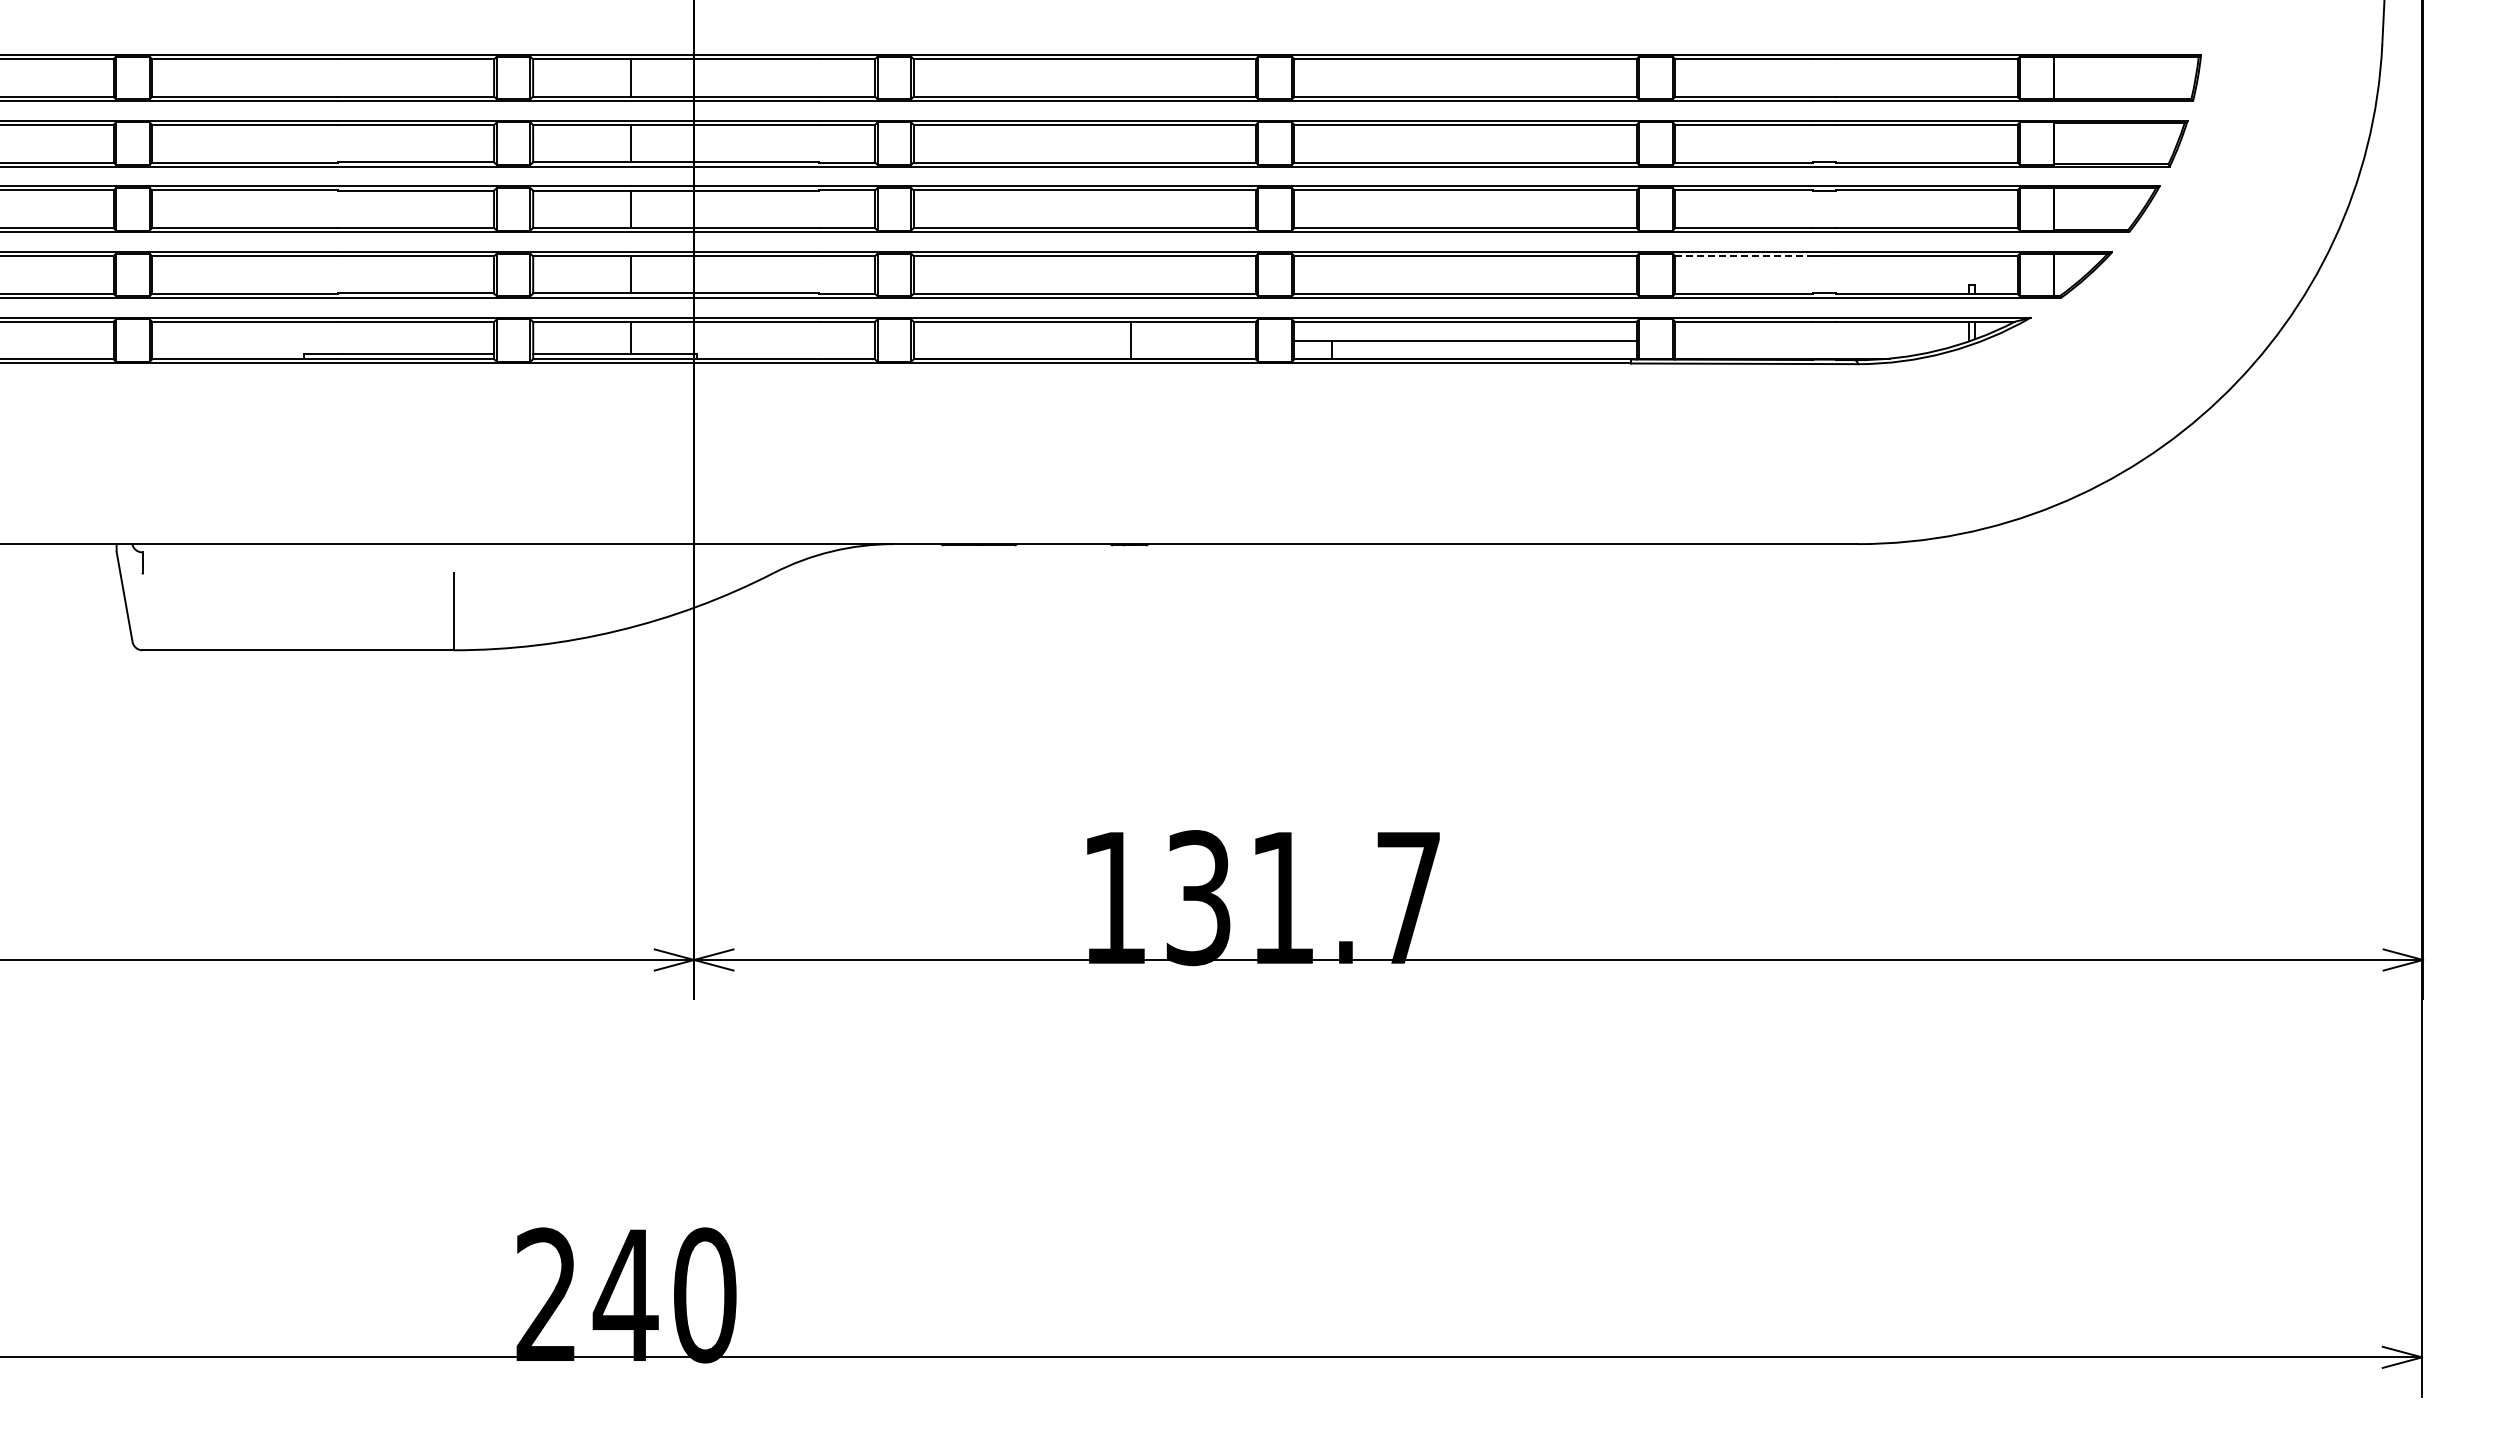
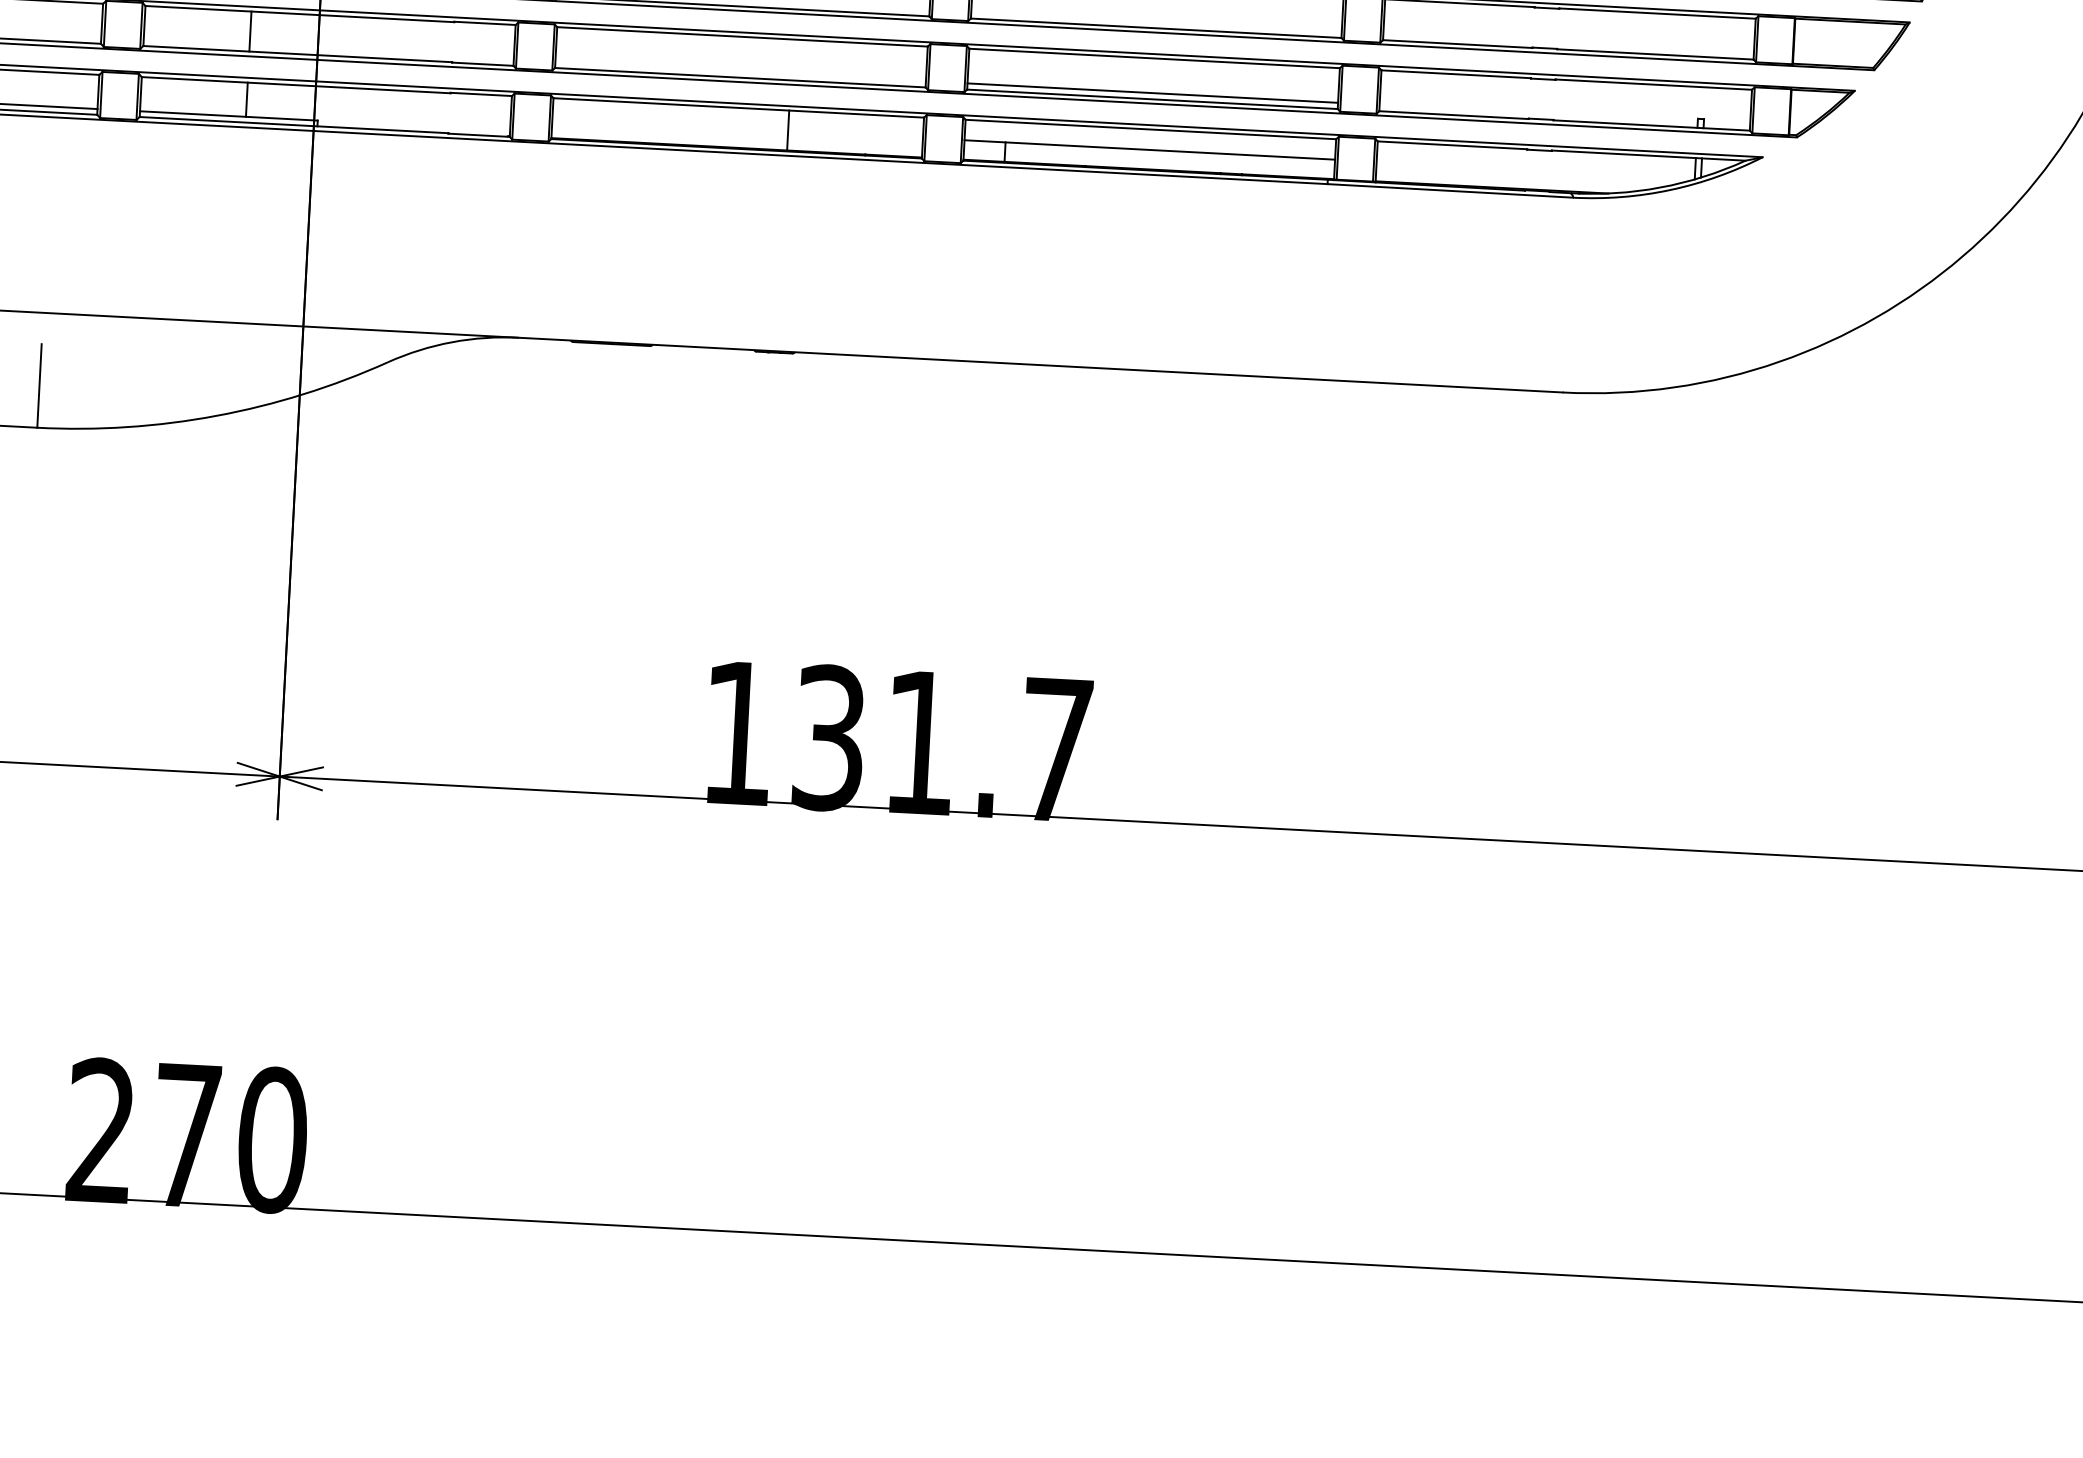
line: (1744, 256) -> (1456, 74), dashed -> solid
line: (1465, 288) -> (1152, 93), added
text: (625, 1294) -> (186, 1134), 240 -> 270

